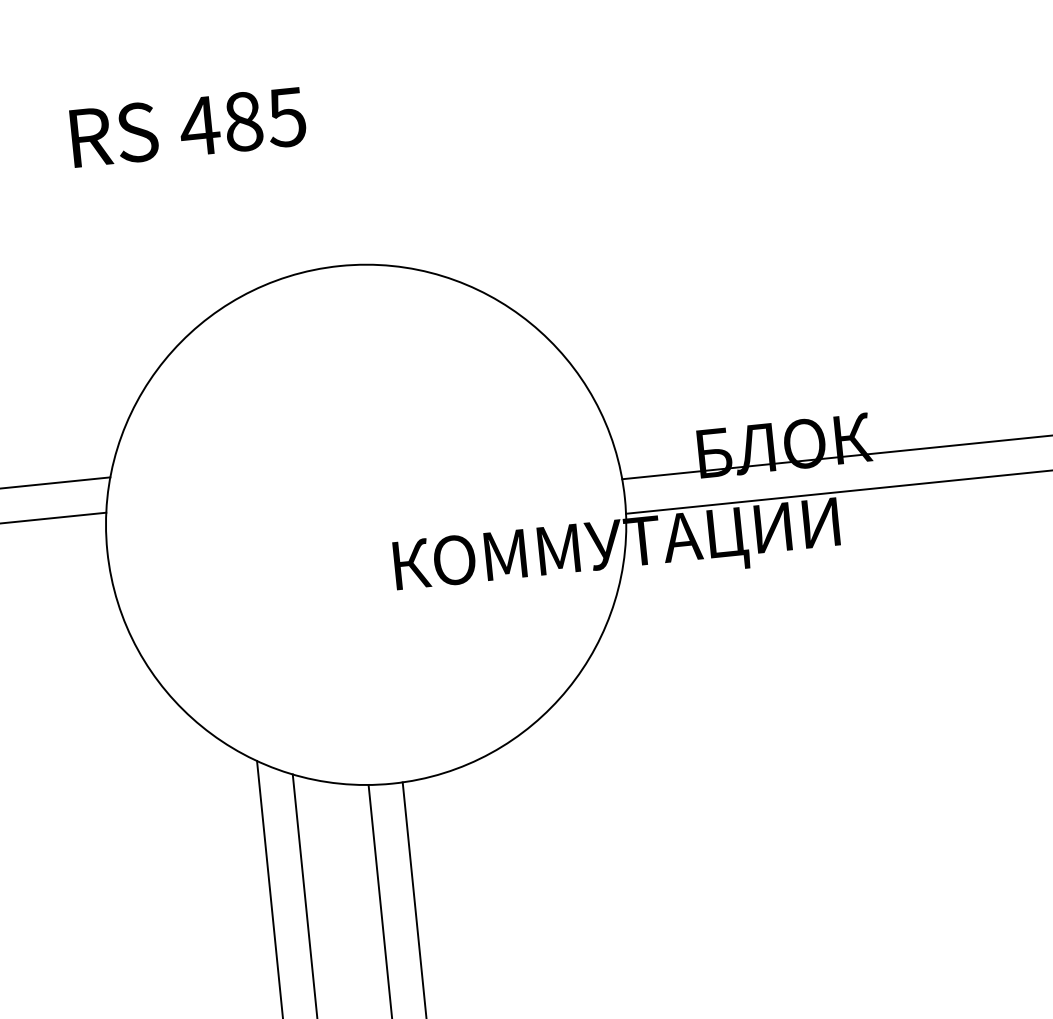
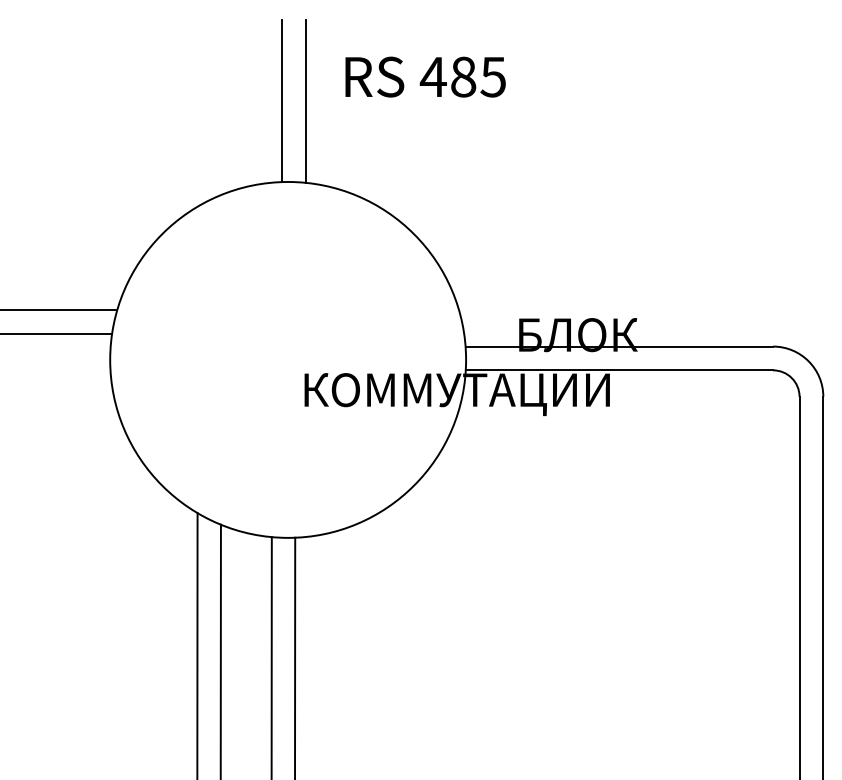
text: (188, 126) -> (425, 76), moved
line: (353, 146) -> (305, 101), added
line: (319, 149) -> (282, 101), added

